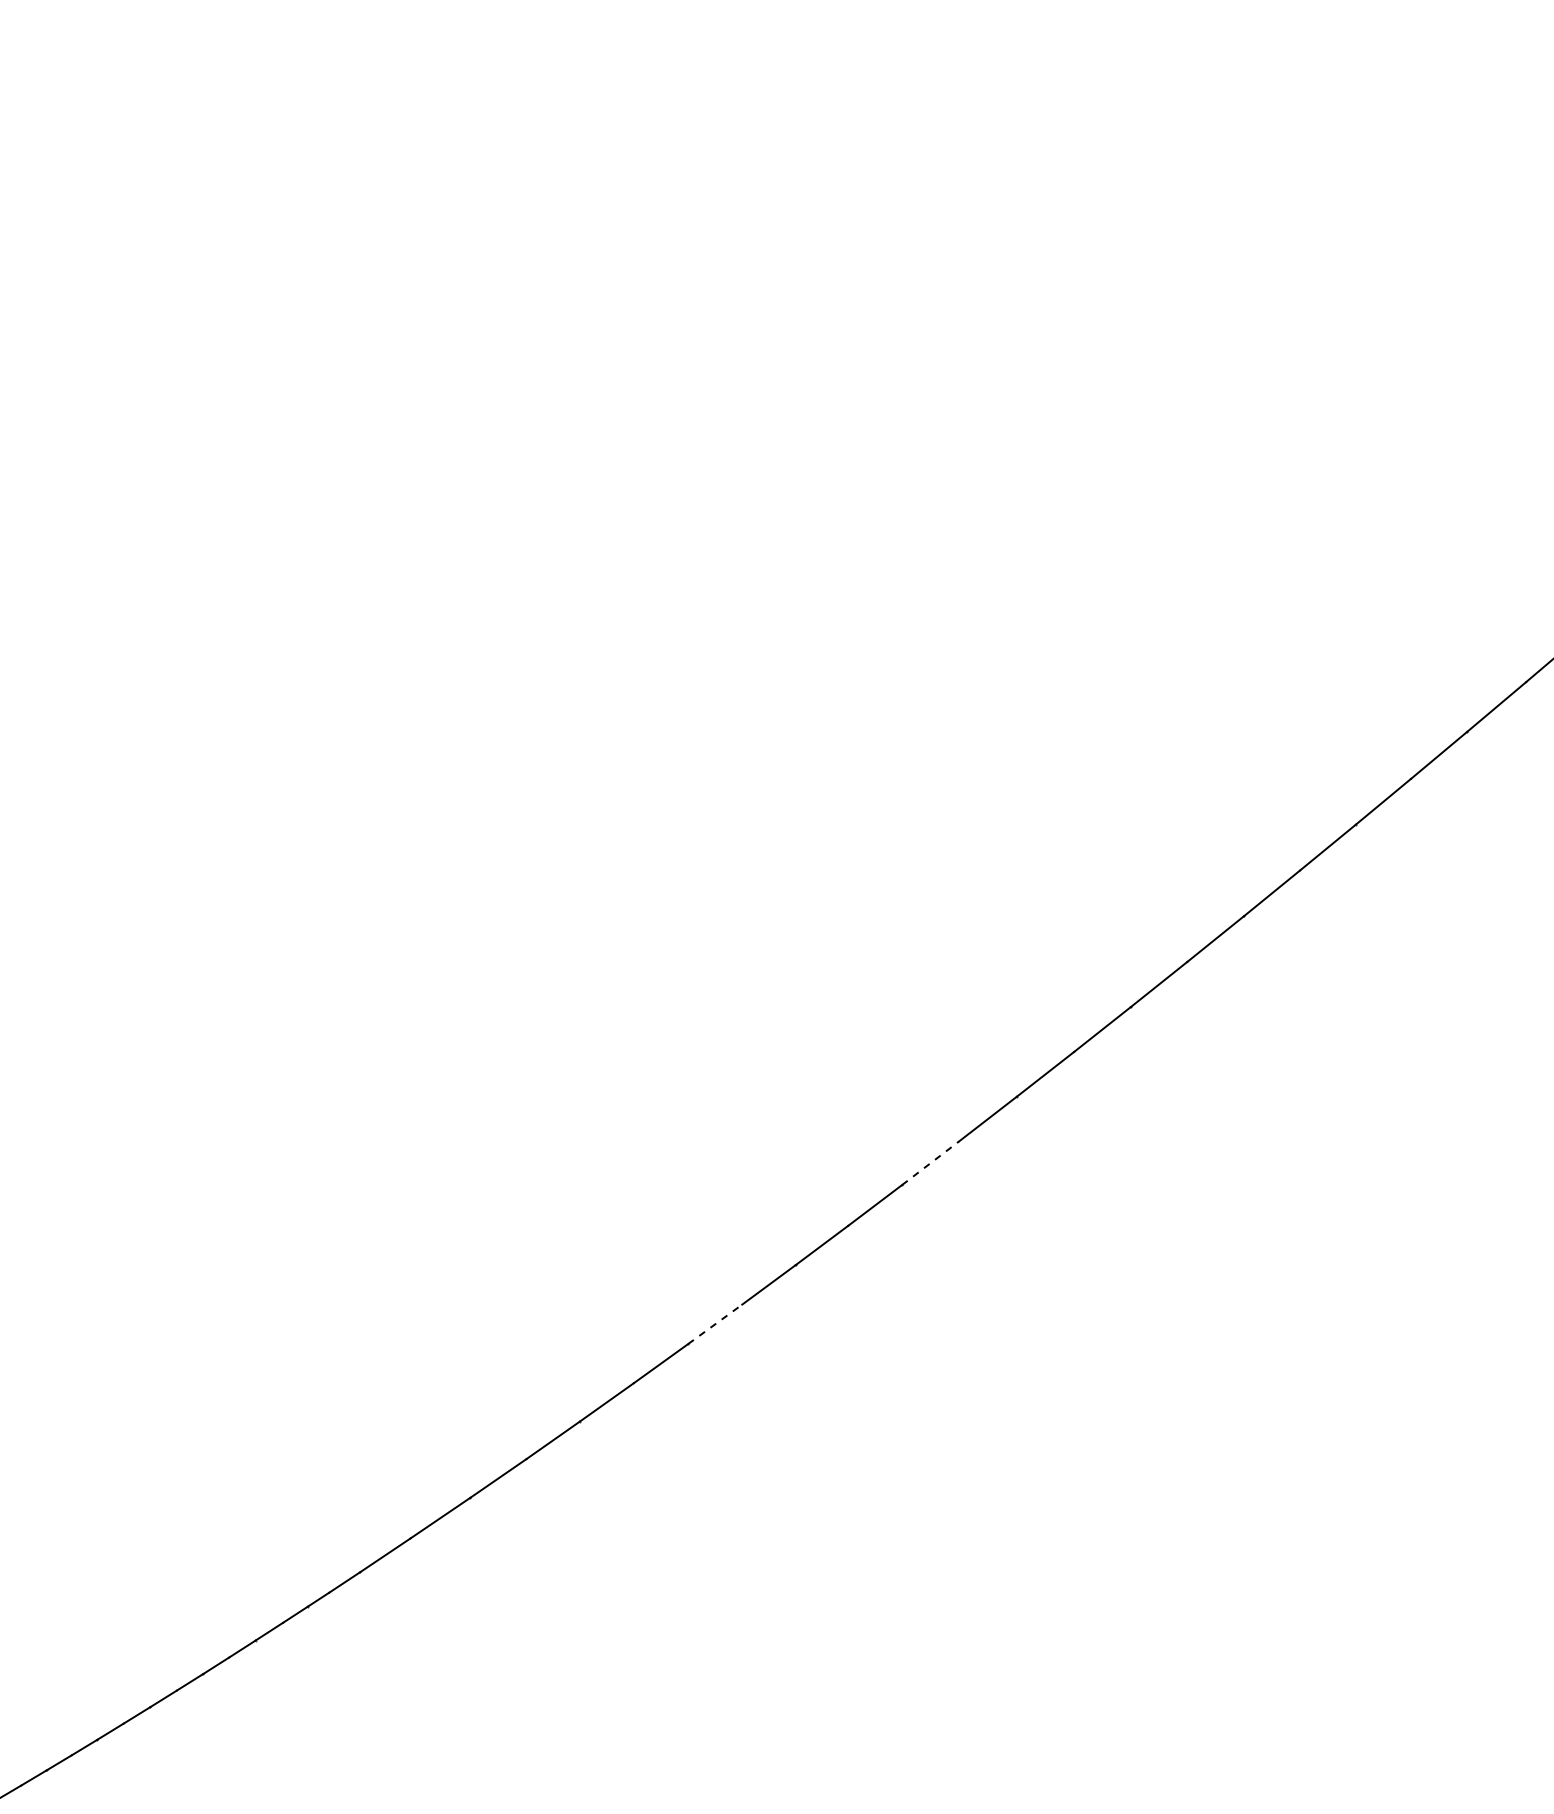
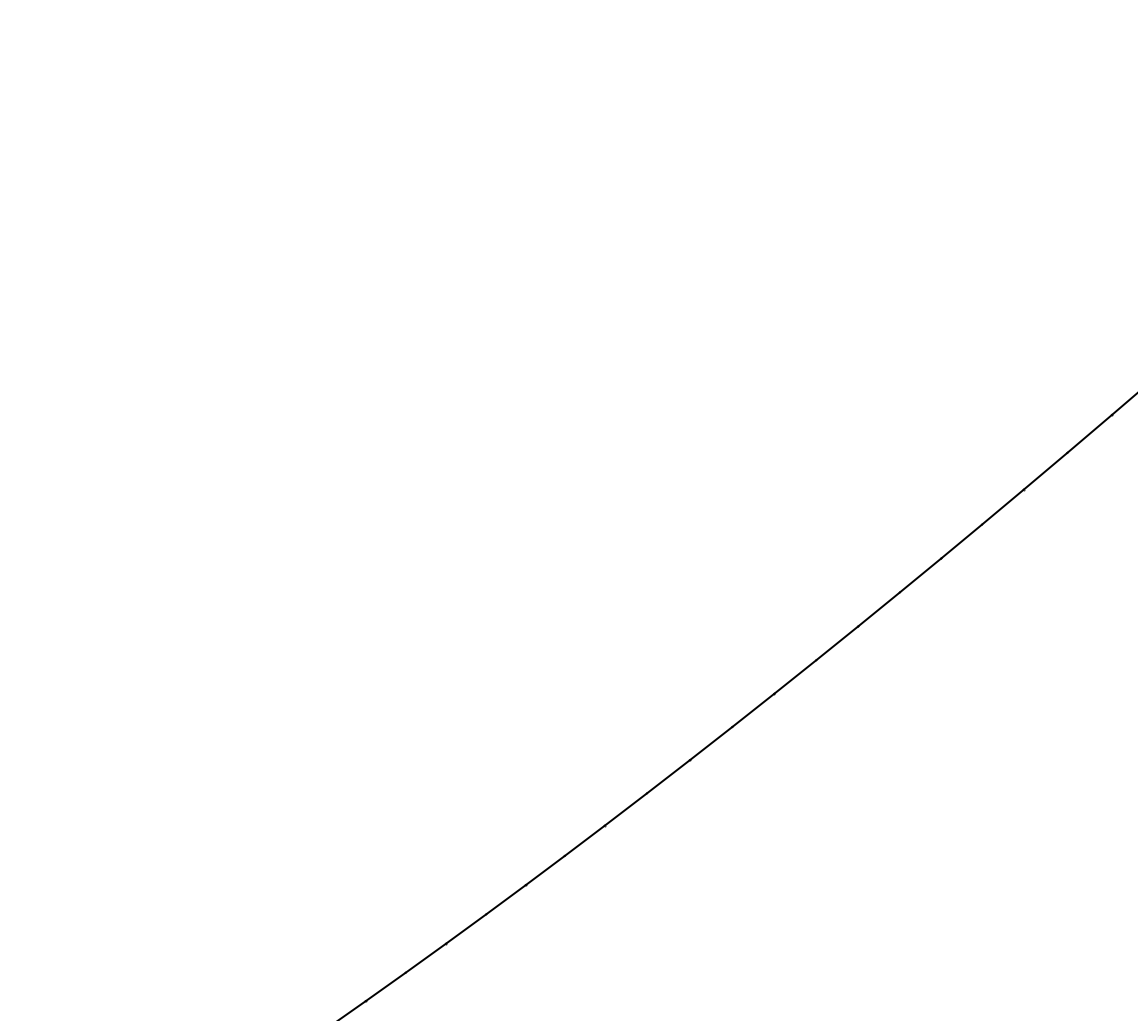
line: (930, 1163) -> (625, 809), dashed -> solid
line: (715, 1324) -> (466, 929), dashed -> solid

